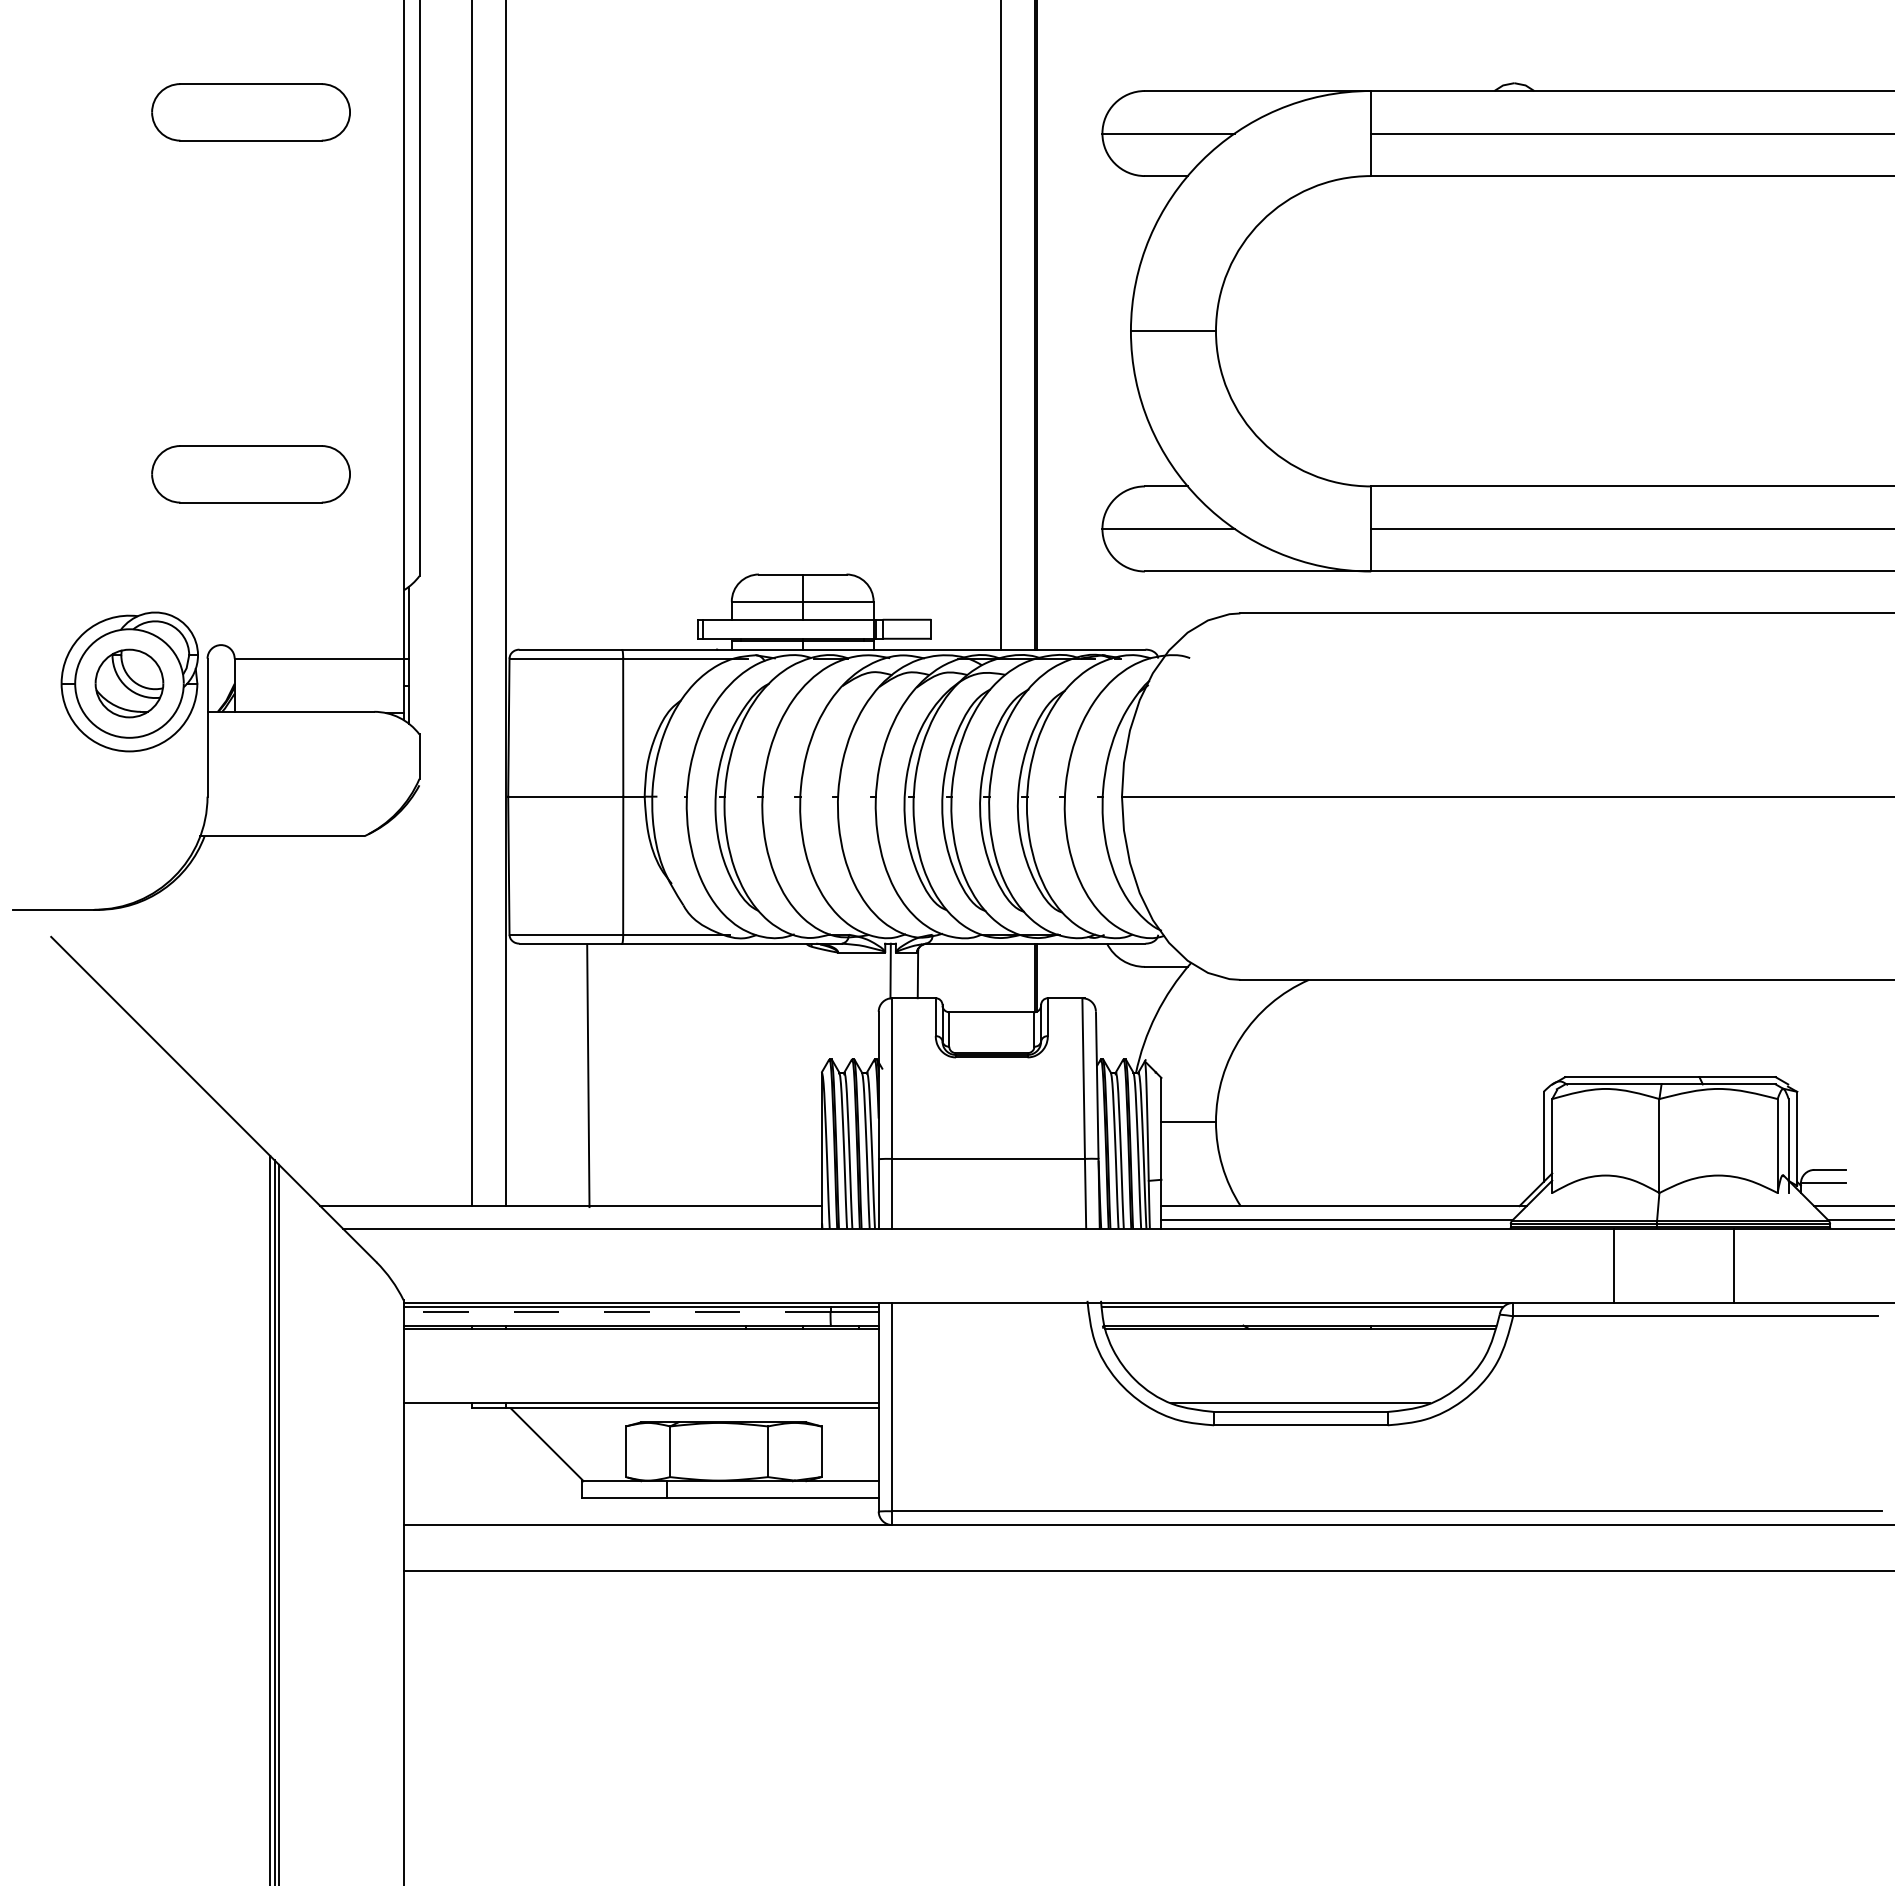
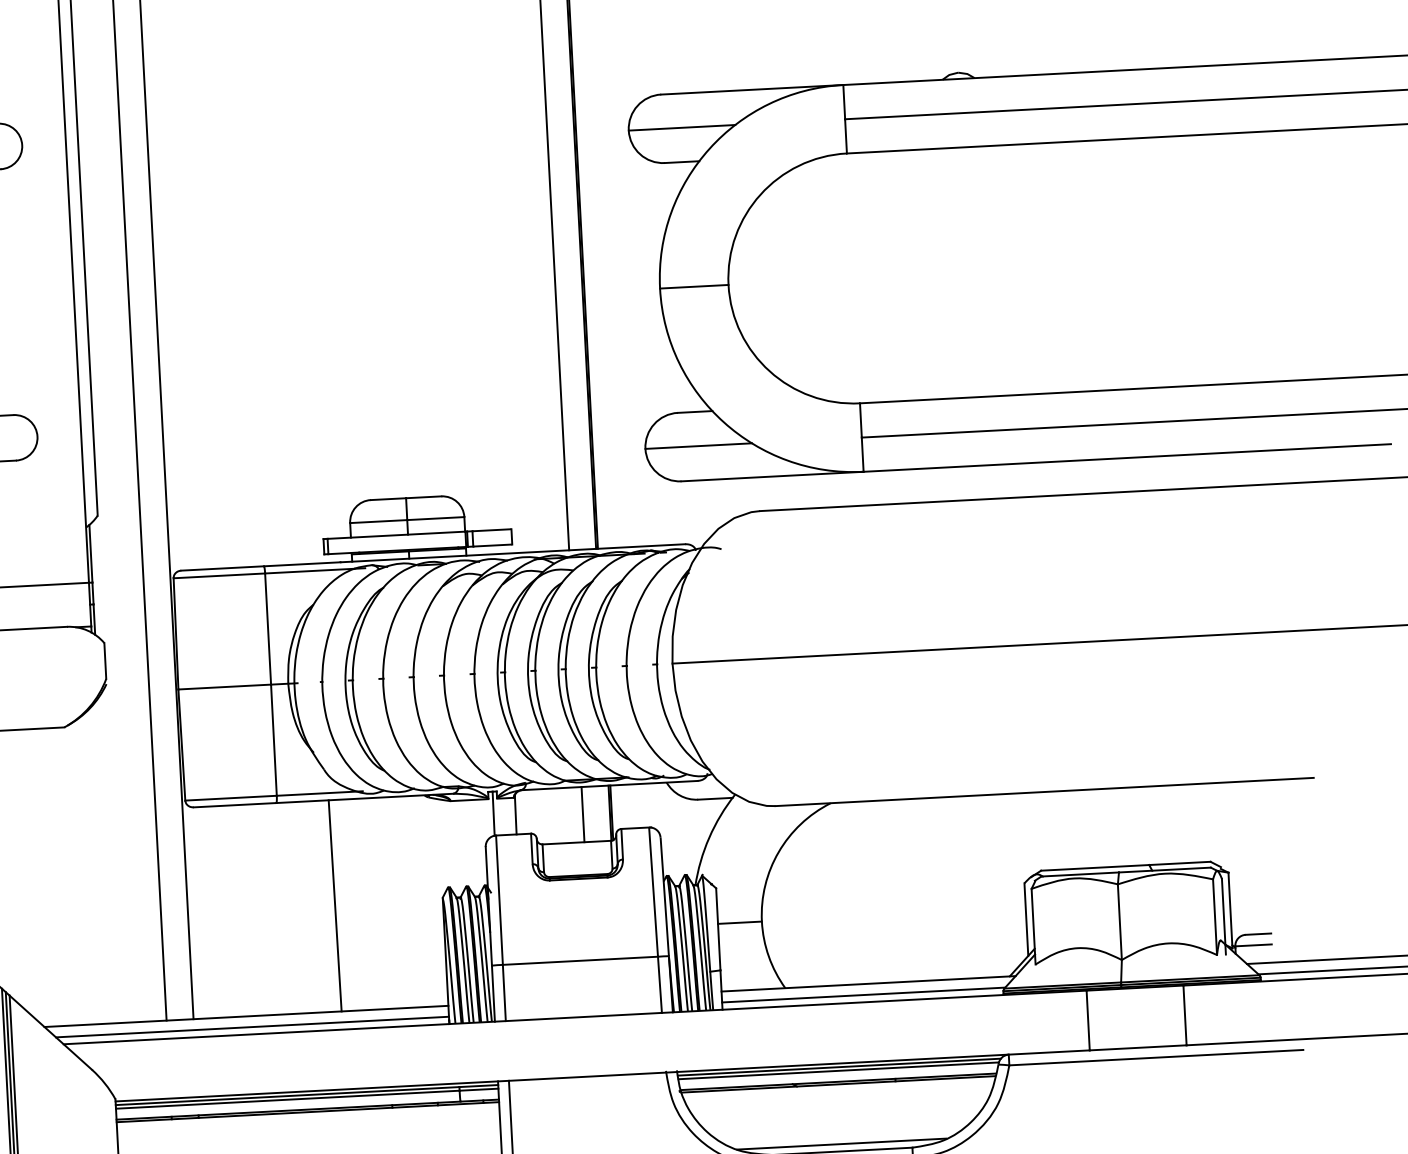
line: (1001, 977) -> (583, 814), added
line: (588, 1075) -> (335, 905), moved
line: (577, 1219) -> (252, 1026), added
line: (616, 1311) -> (287, 1099), dashed -> solid
line: (1301, 1311) -> (838, 1070), added

